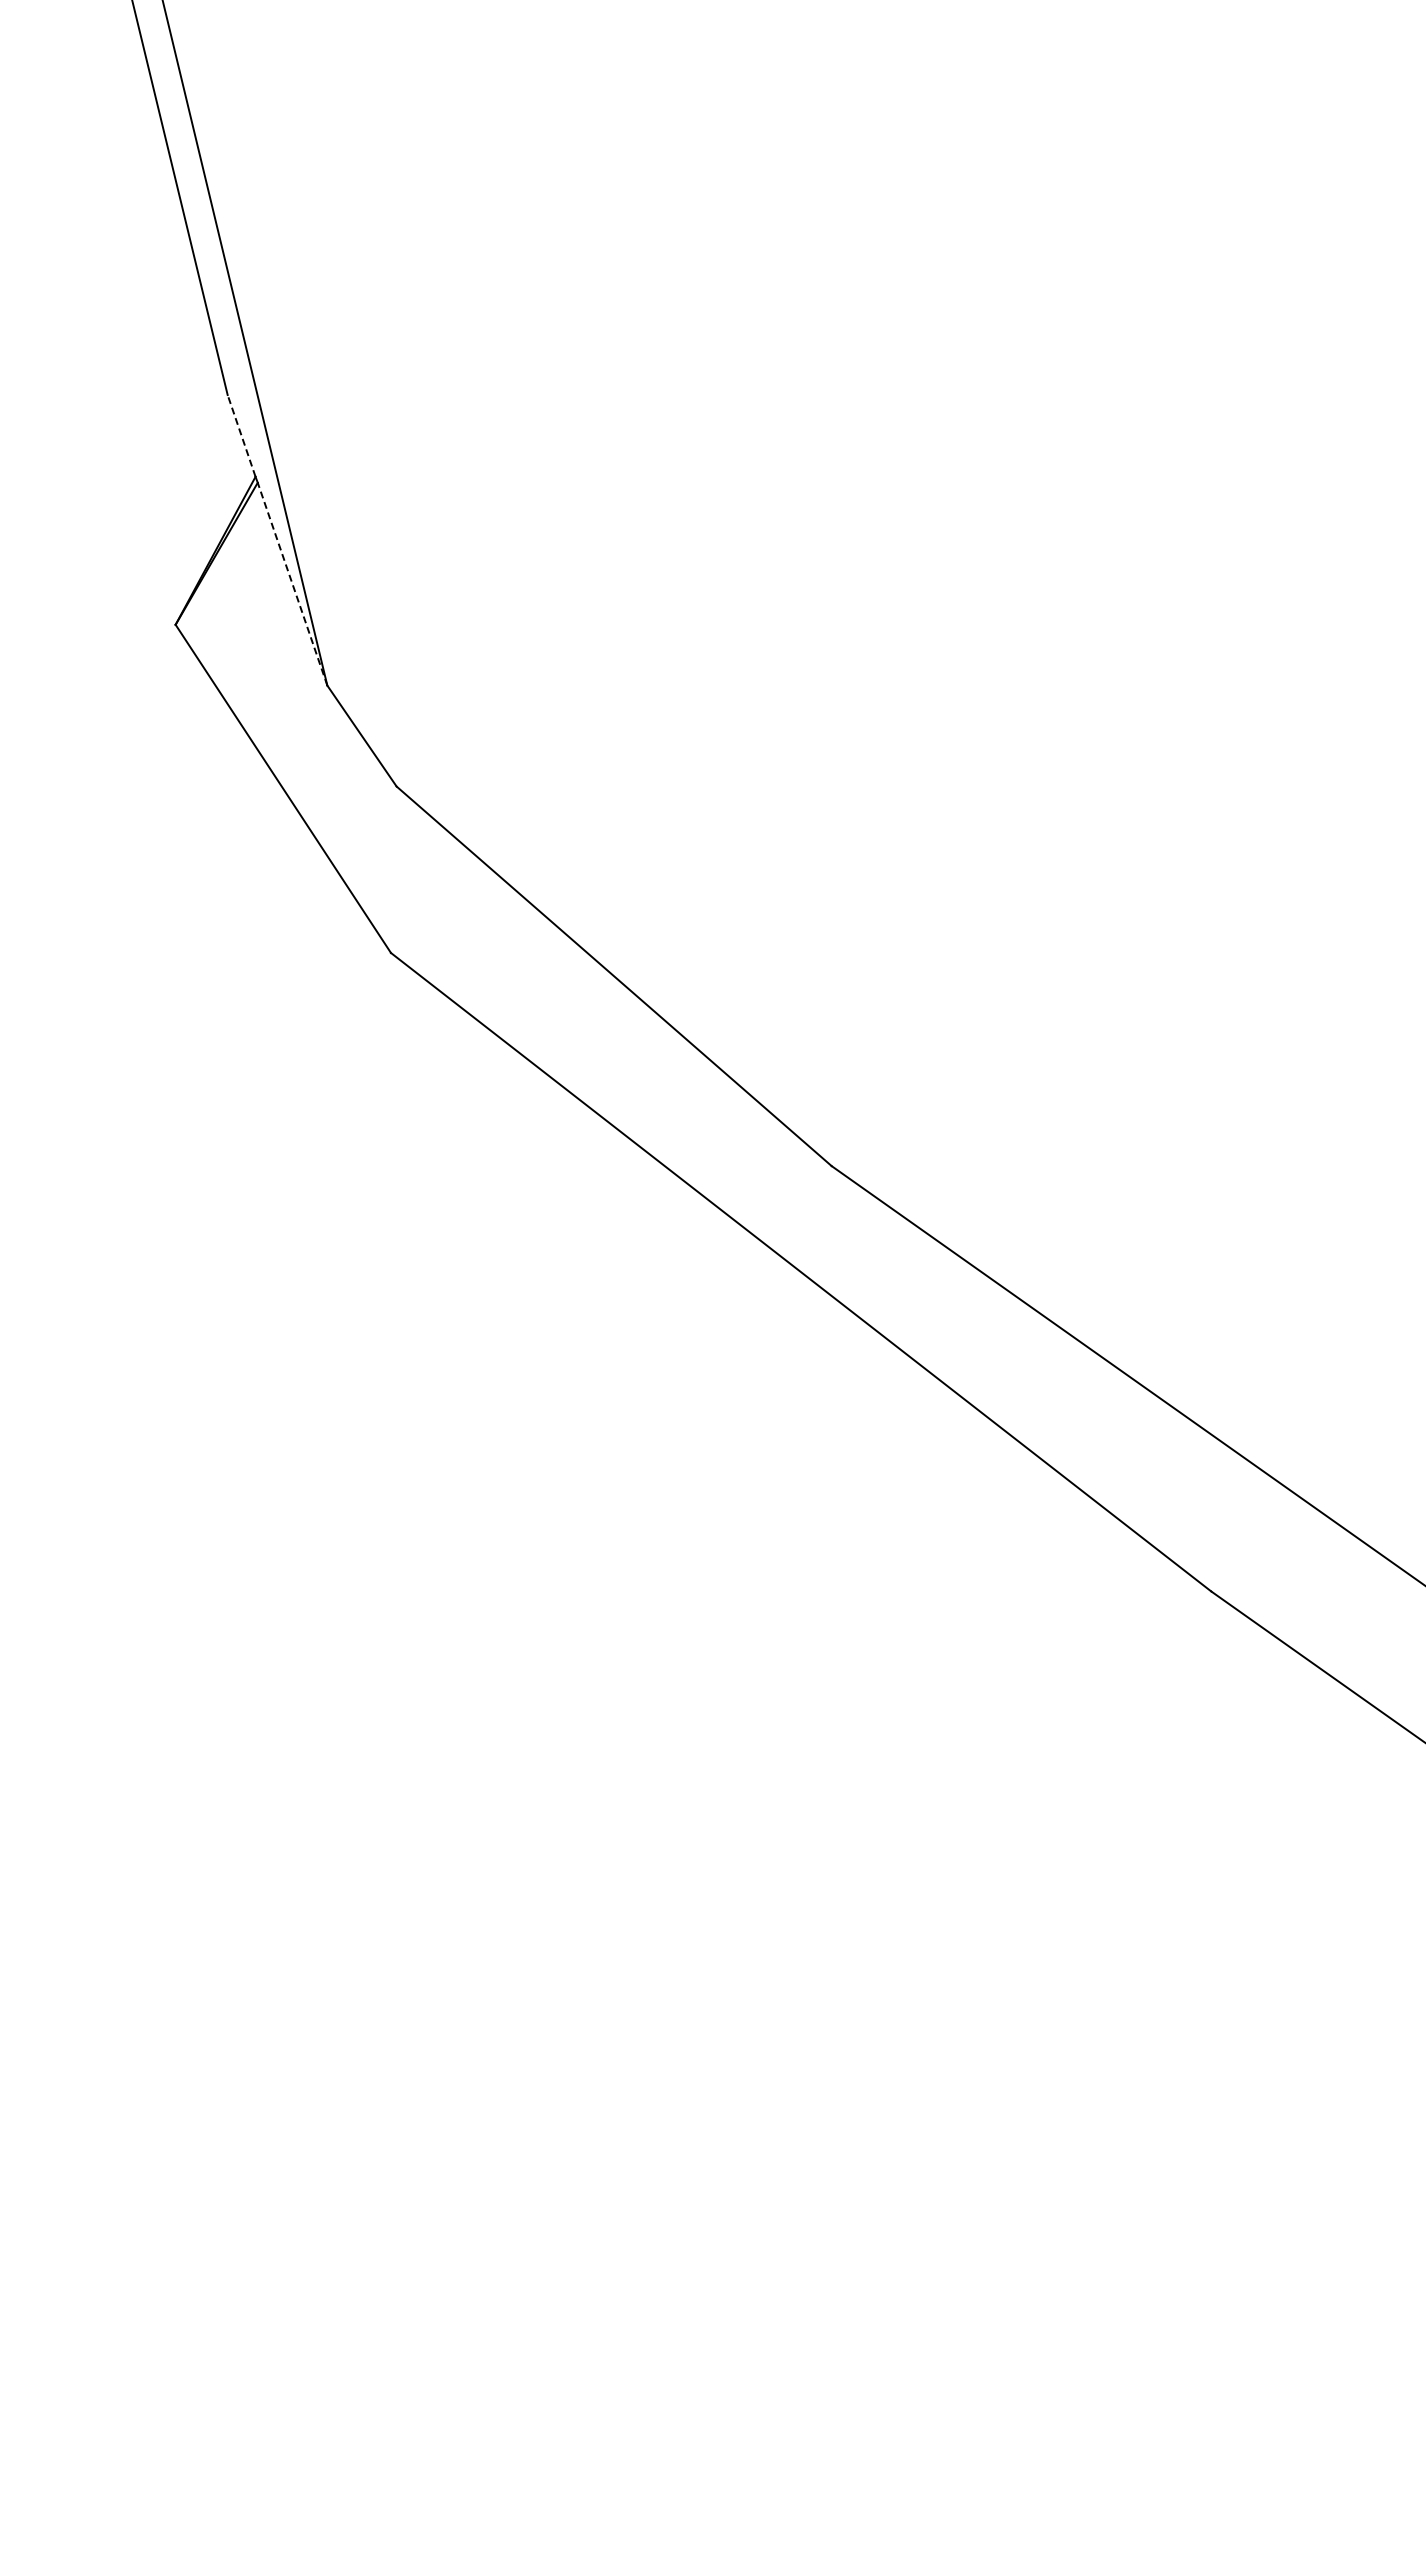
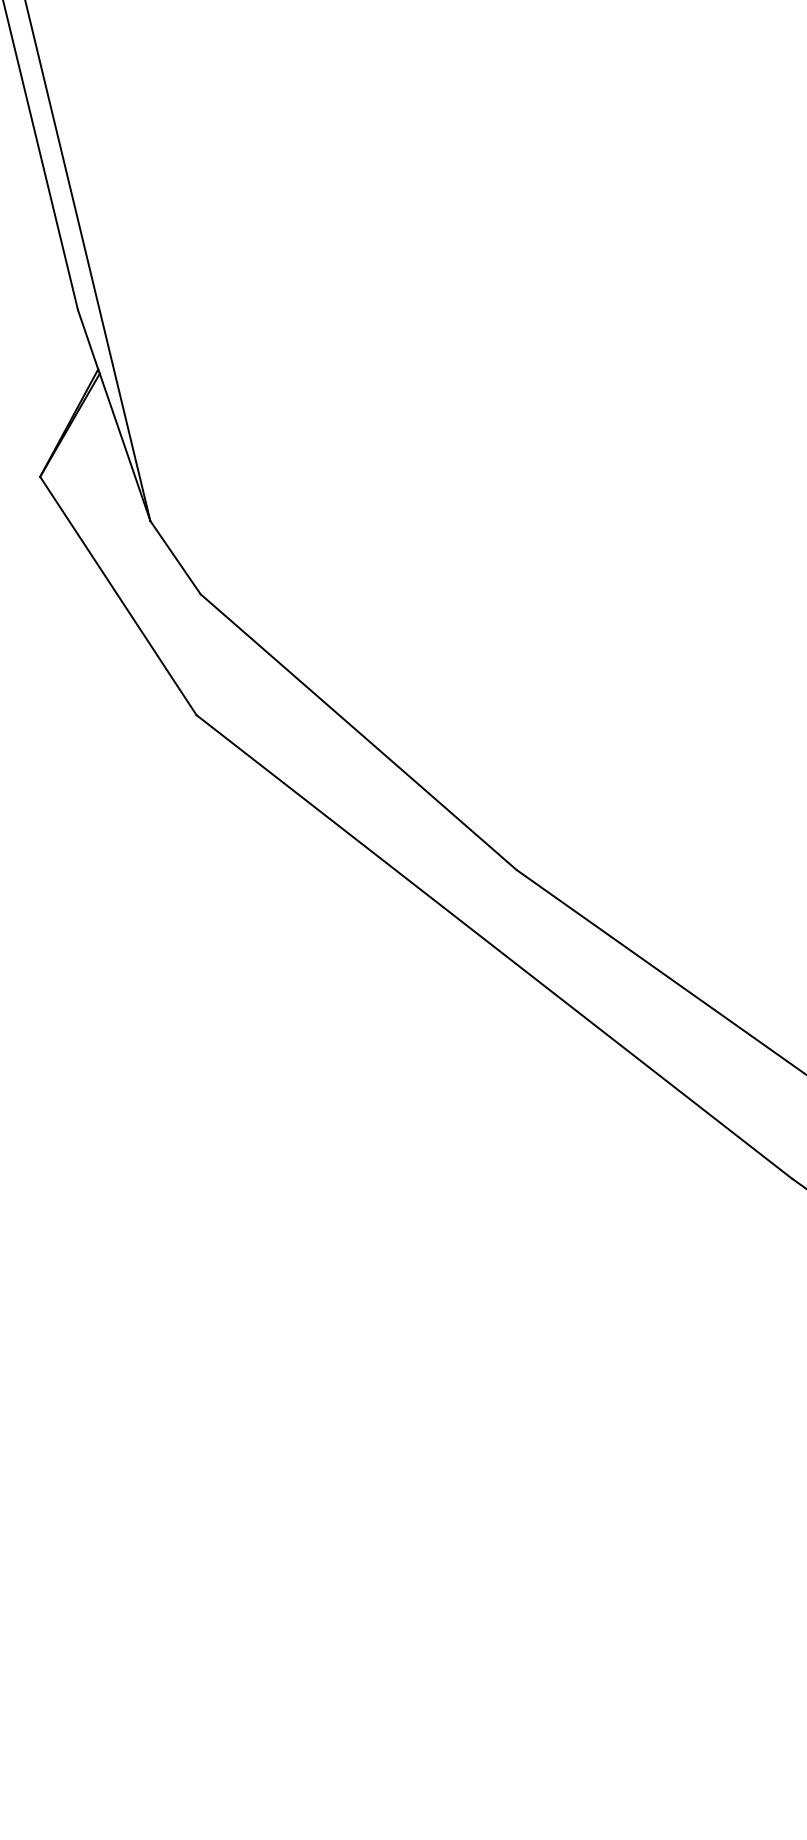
line: (241, 435) -> (88, 339), dashed -> solid
line: (292, 583) -> (125, 446), dashed -> solid

